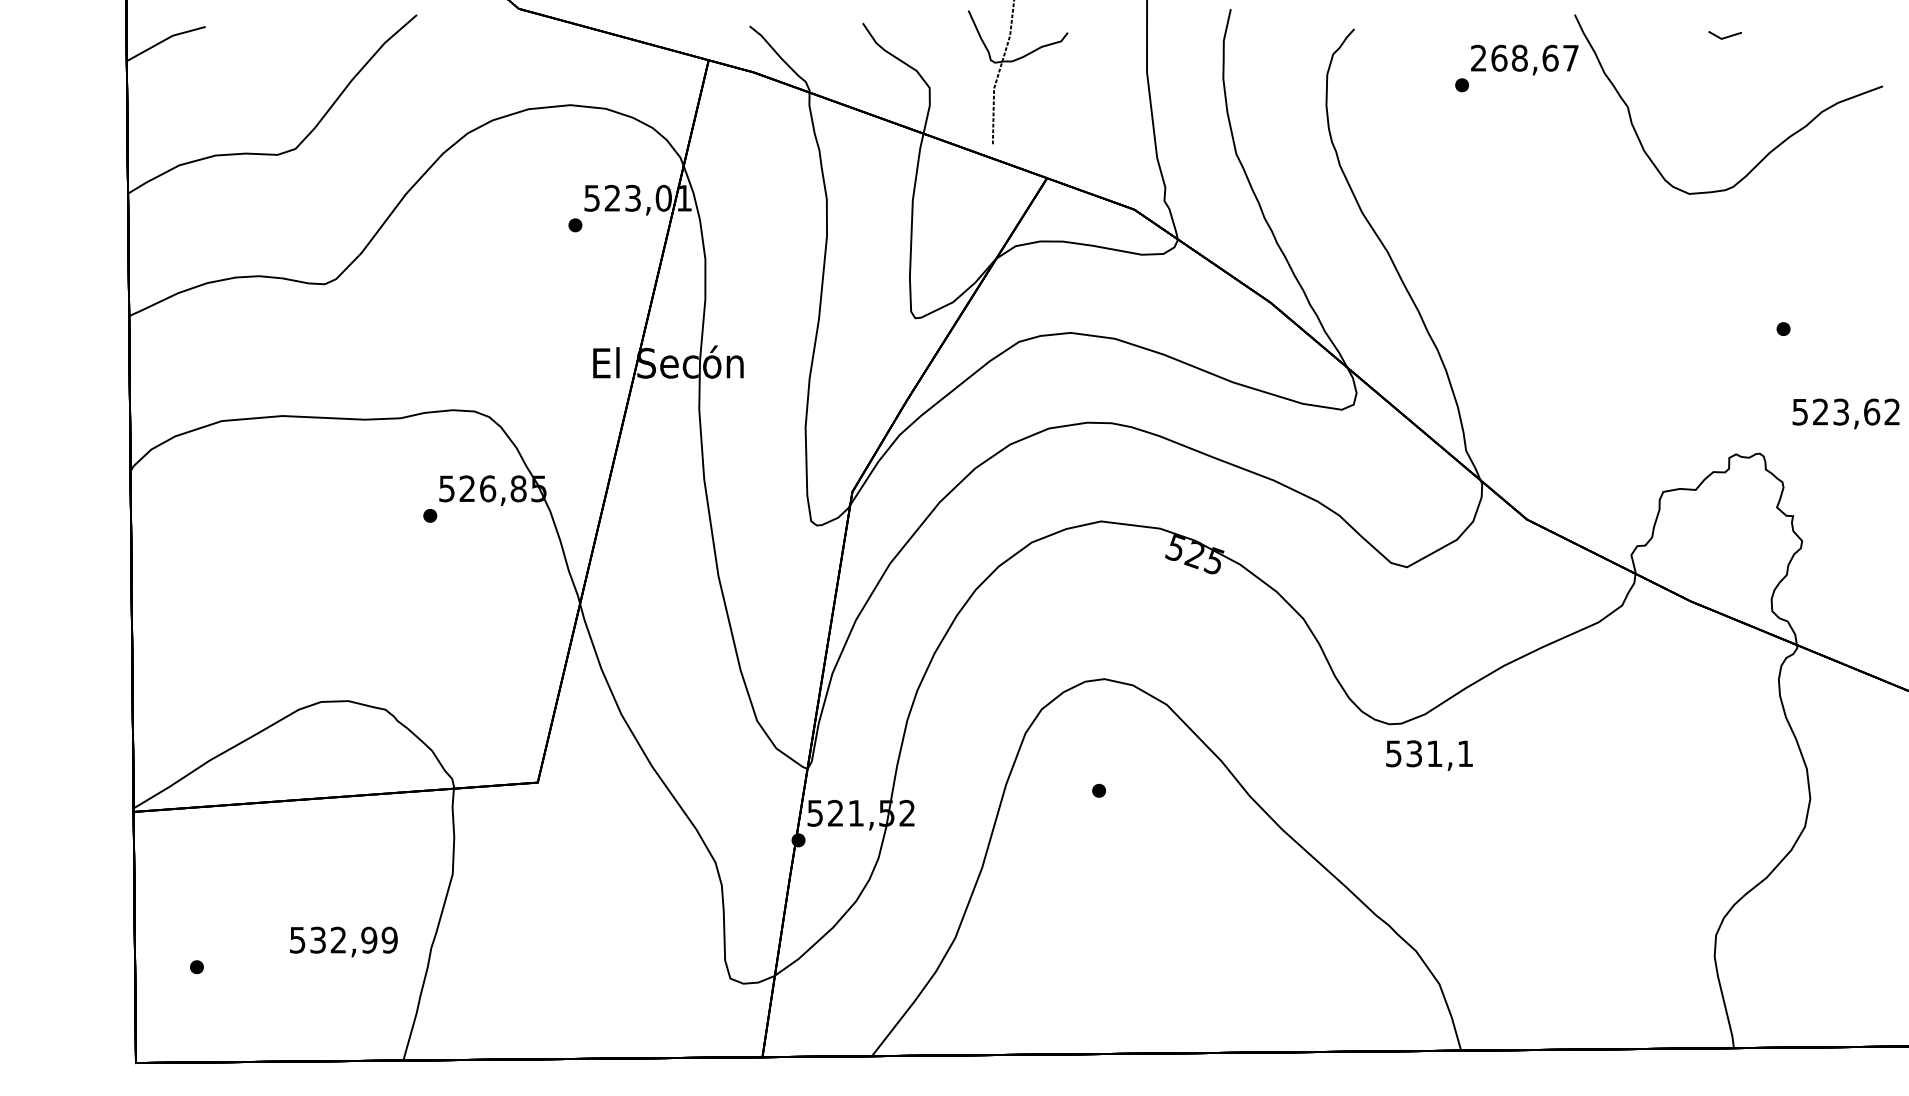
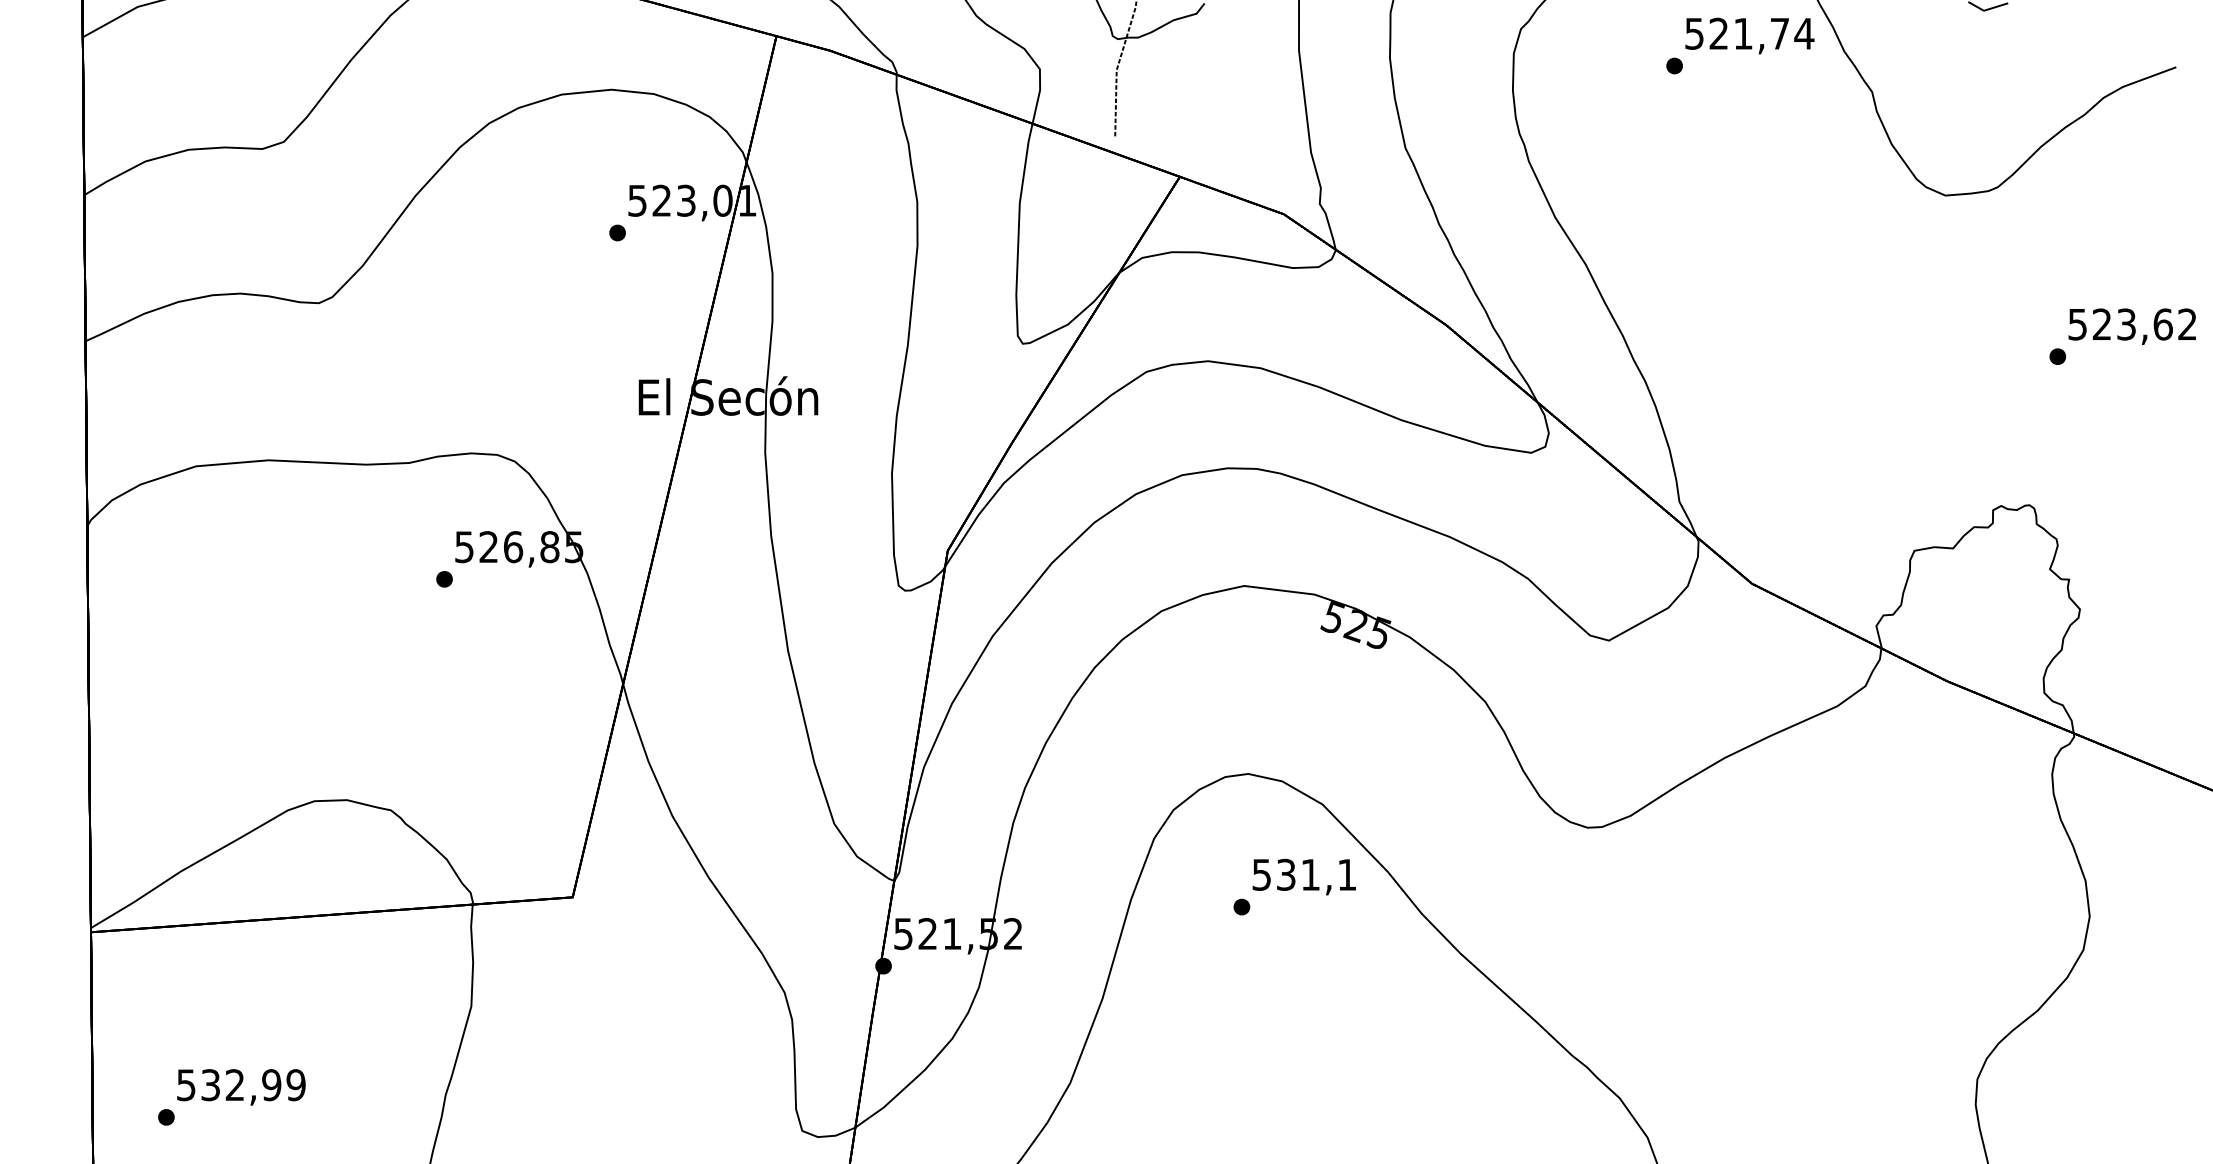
text: (1525, 57) -> (1750, 32), 268,67 -> 521,74
text: (1845, 413) -> (2131, 326), moved
text: (1429, 755) -> (1304, 876), moved
text: (343, 941) -> (240, 1086), moved

